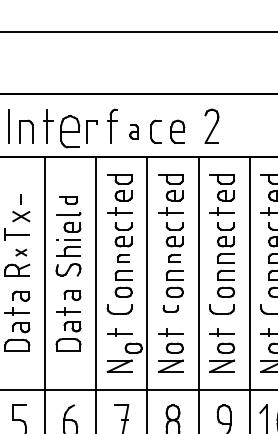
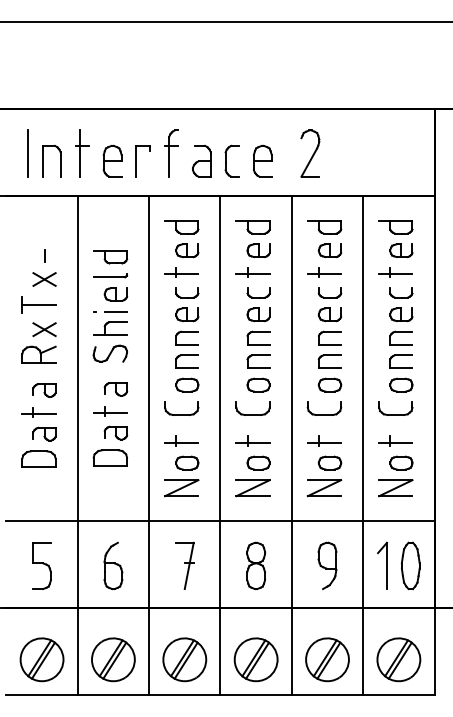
part: (70, 131) -> (112, 160), size x0.71
part: (133, 131) -> (201, 161), size x1.67
part: (68, 200) -> (110, 257), size x1.43
part: (21, 252) -> (44, 329), size x1.67
part: (123, 258) -> (186, 337), size x1.43
part: (174, 258) -> (258, 337), size x1.43
part: (170, 309) -> (252, 408), size x1.67
part: (133, 347) -> (187, 462), moved

